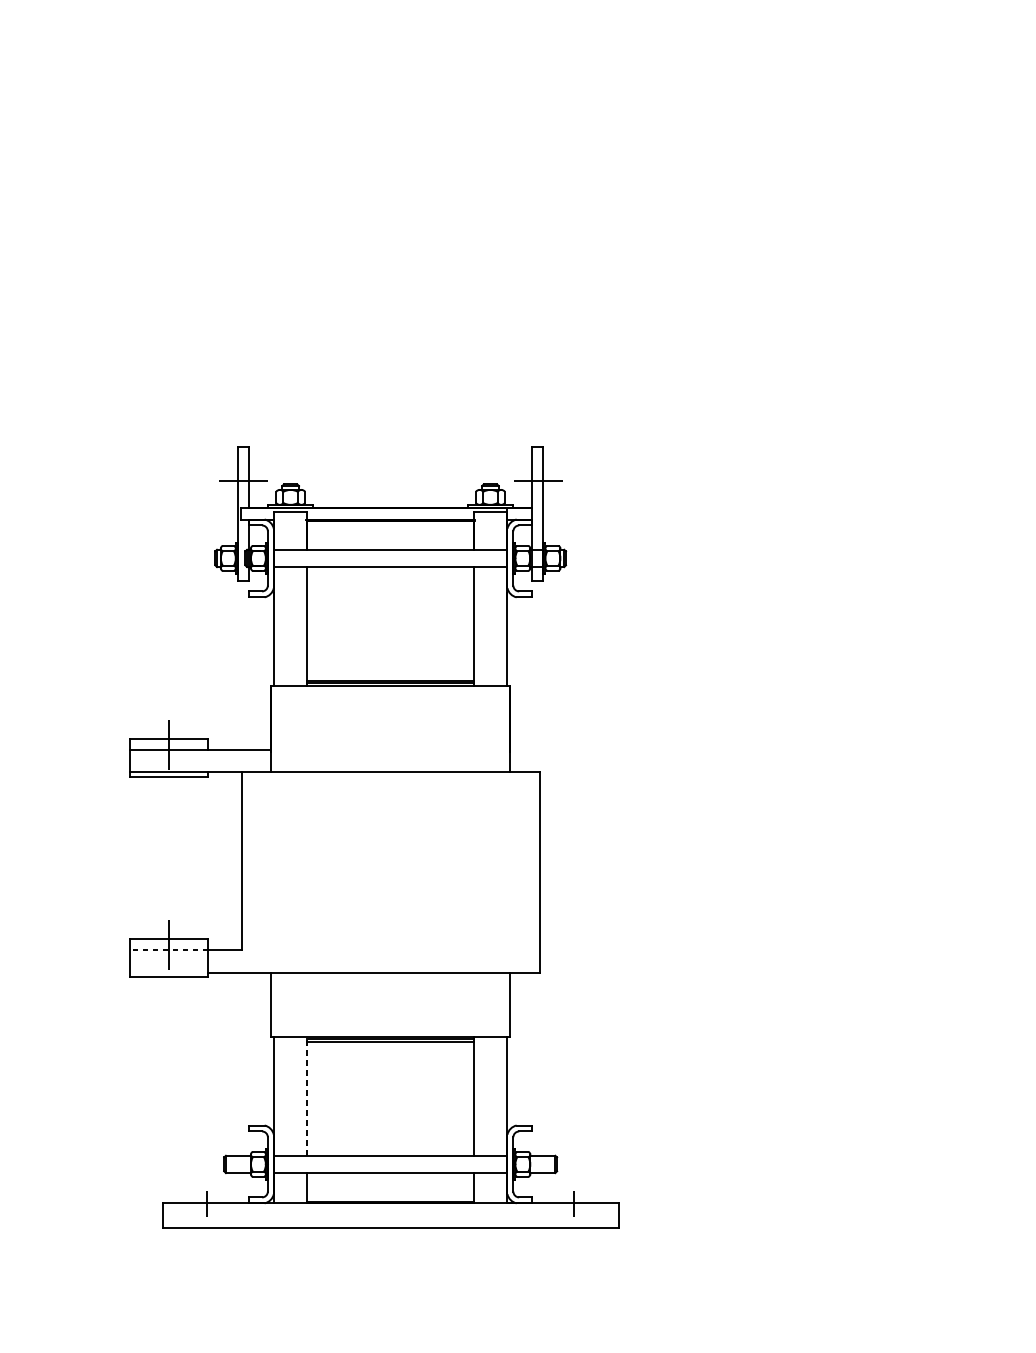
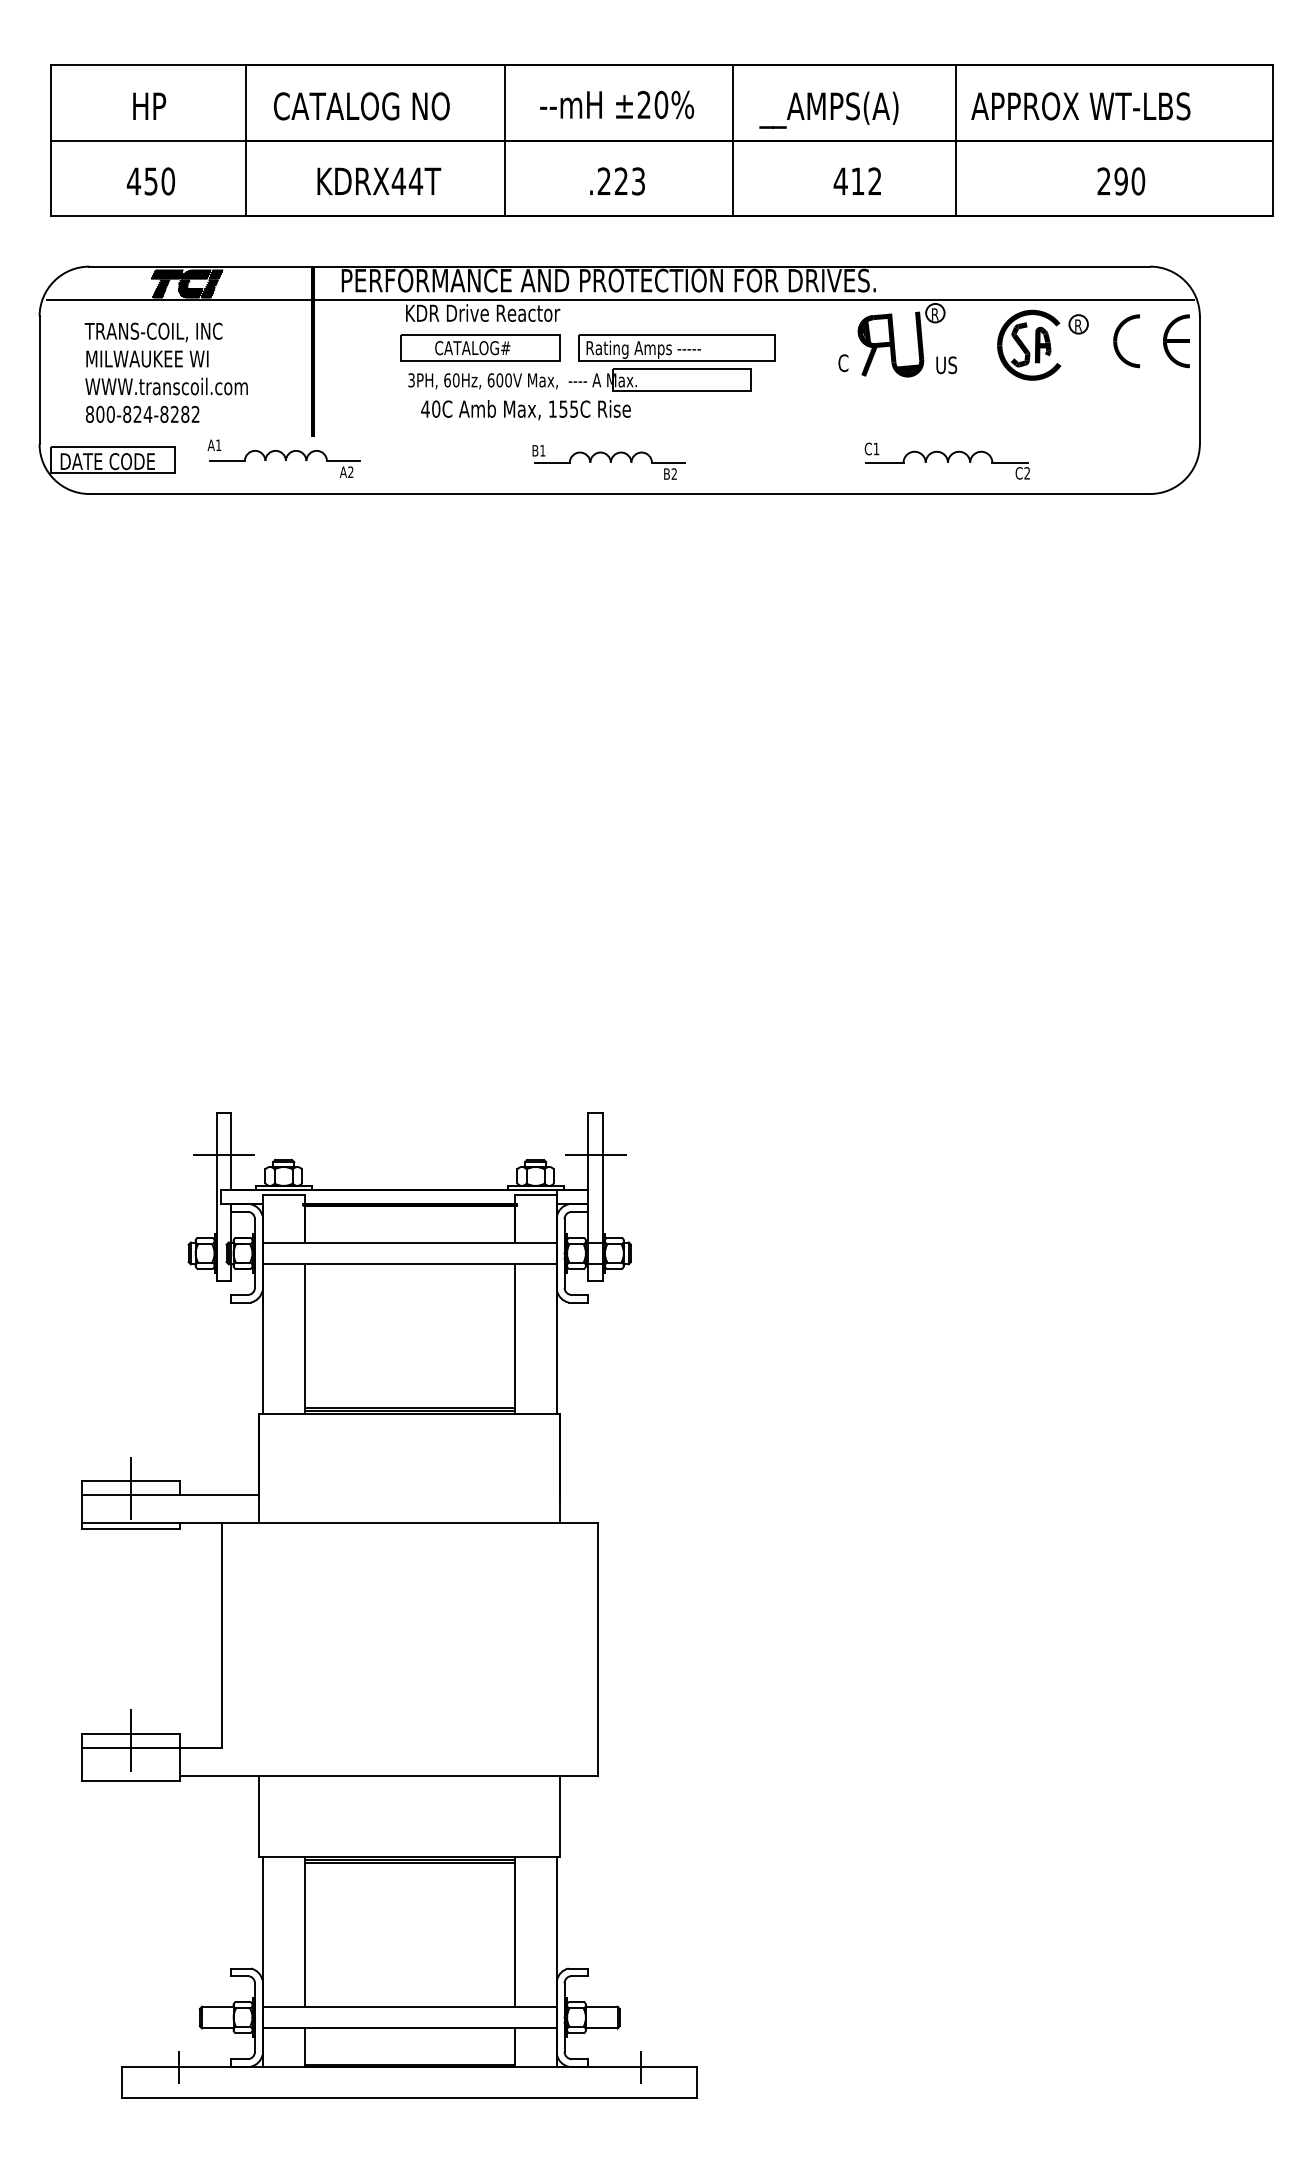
line: (169, 950) -> (130, 1747), dashed -> solid
line: (307, 1096) -> (304, 1931), dashed -> solid

